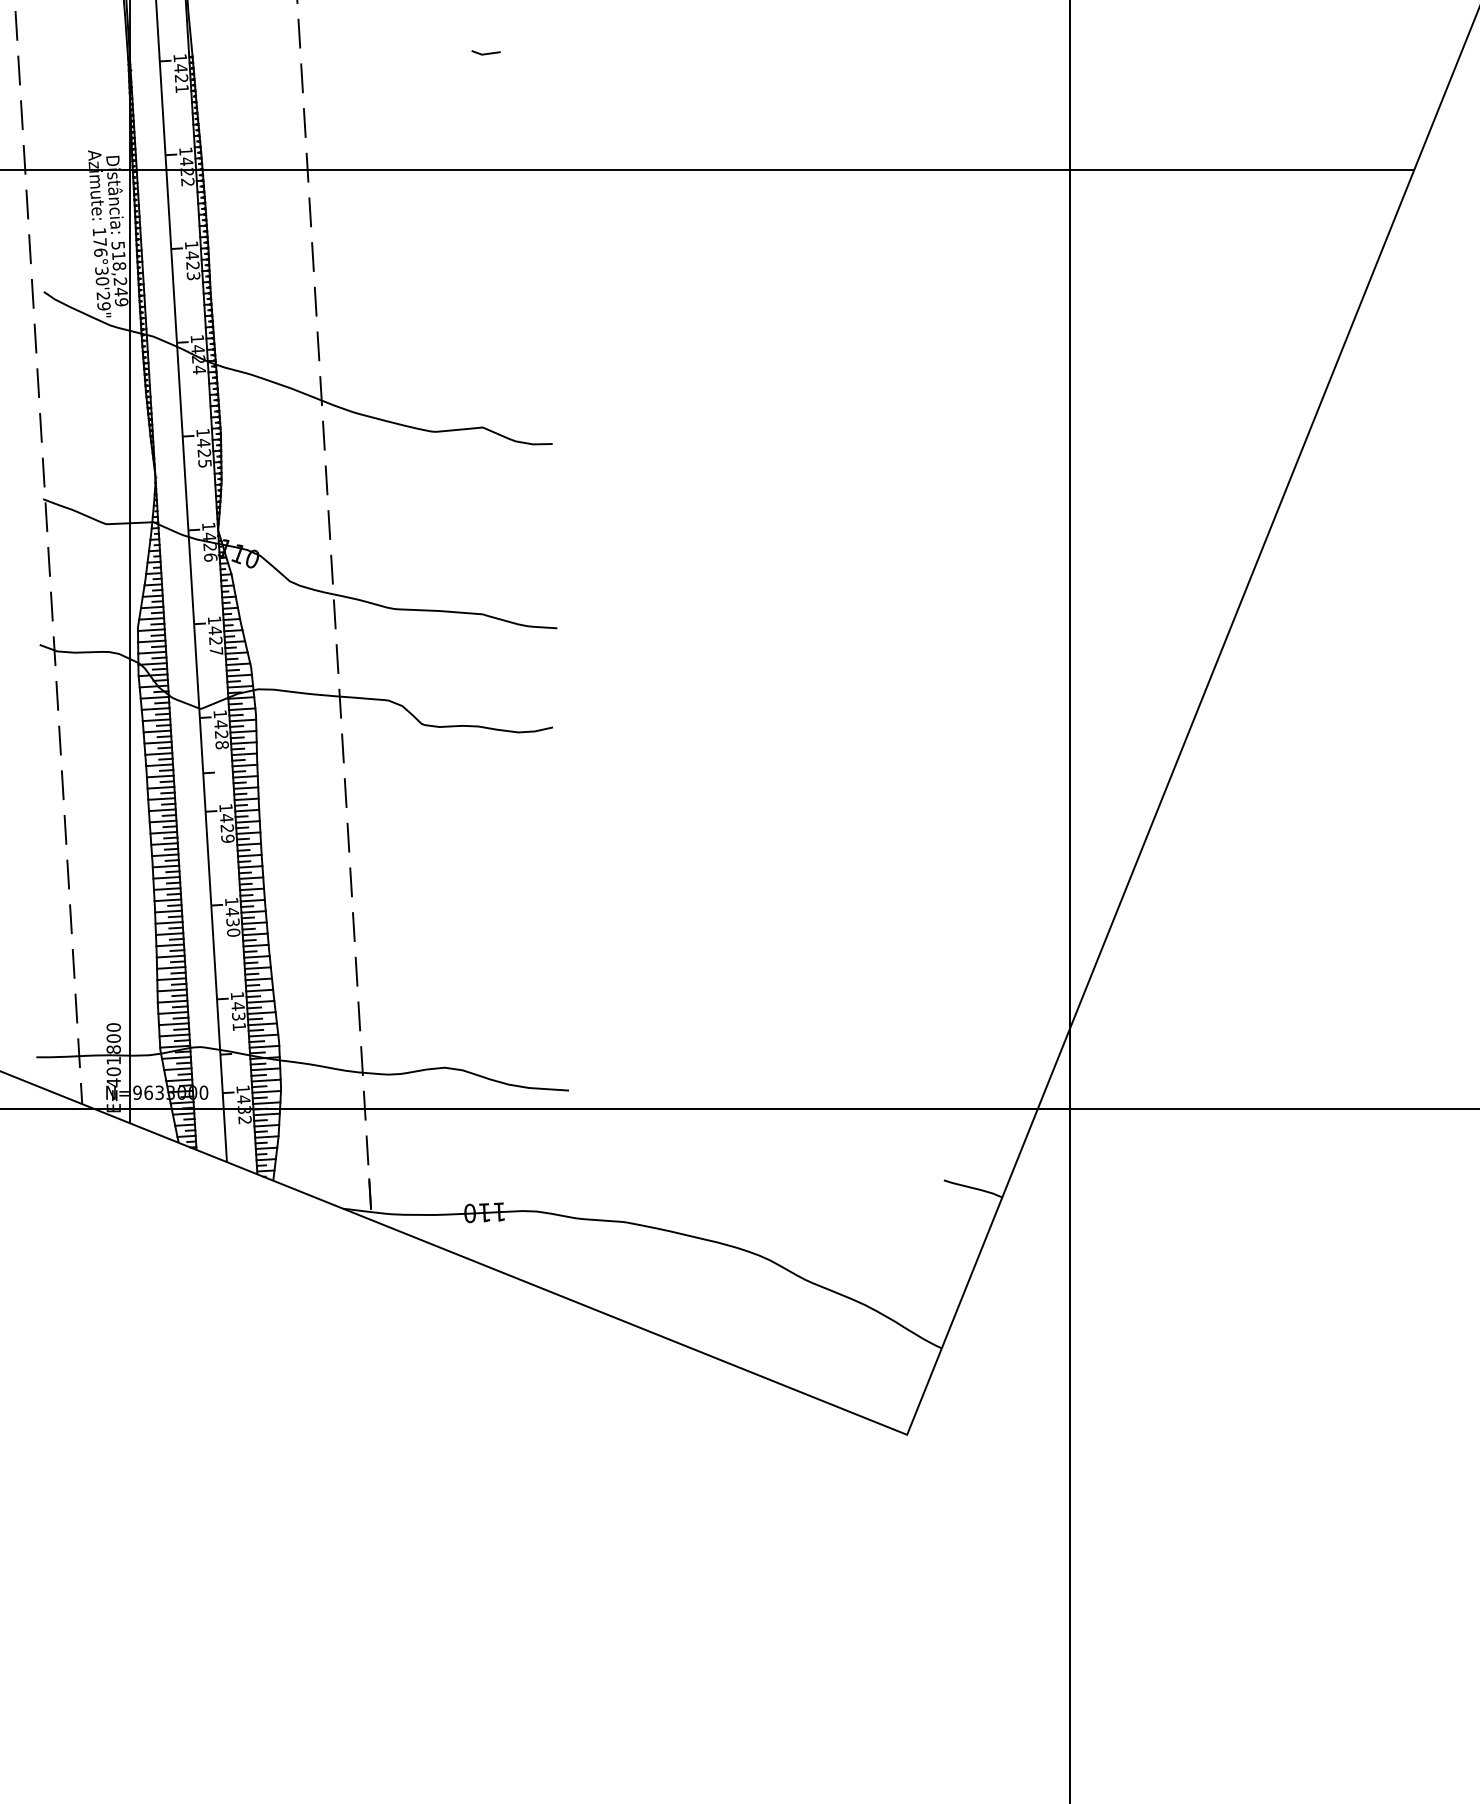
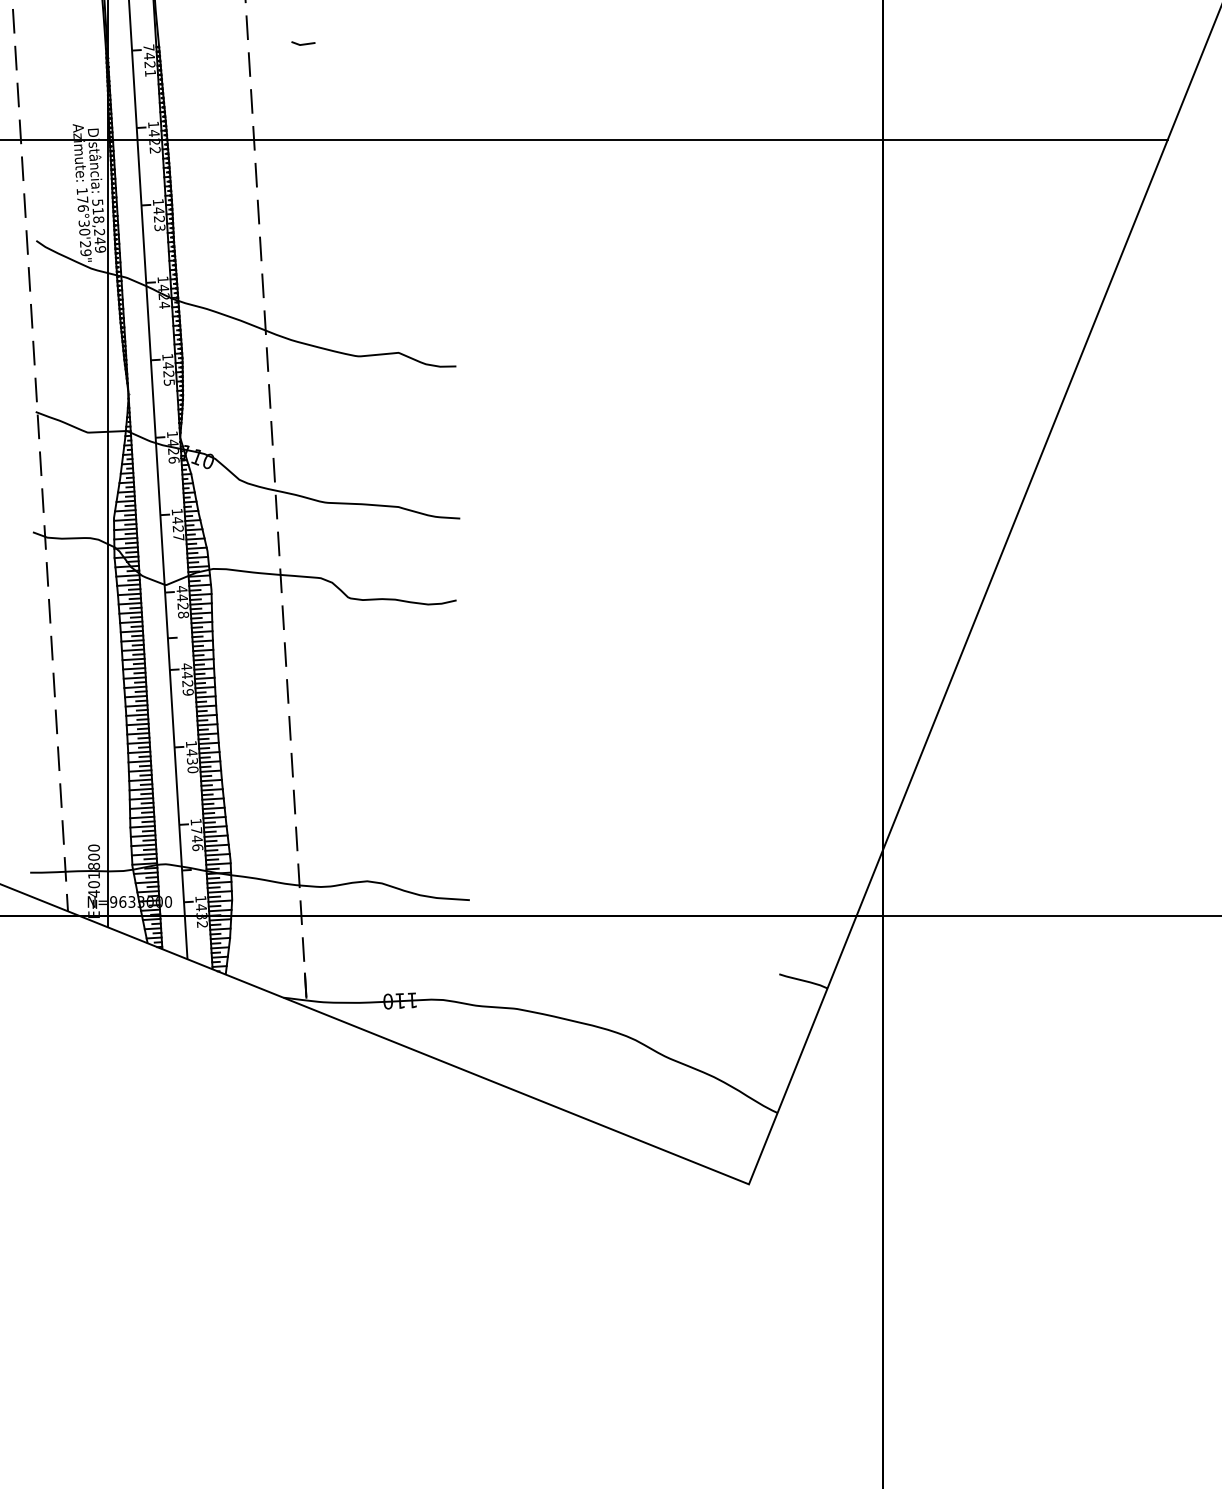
line: (486, 52) -> (303, 43), moved
text: (179, 57) -> (148, 47), 1421 -> 7421
text: (219, 714) -> (181, 589), 1428 -> 4428
text: (225, 807) -> (186, 666), 1429 -> 4429
text: (239, 1017) -> (197, 839), 1431 -> 1746

